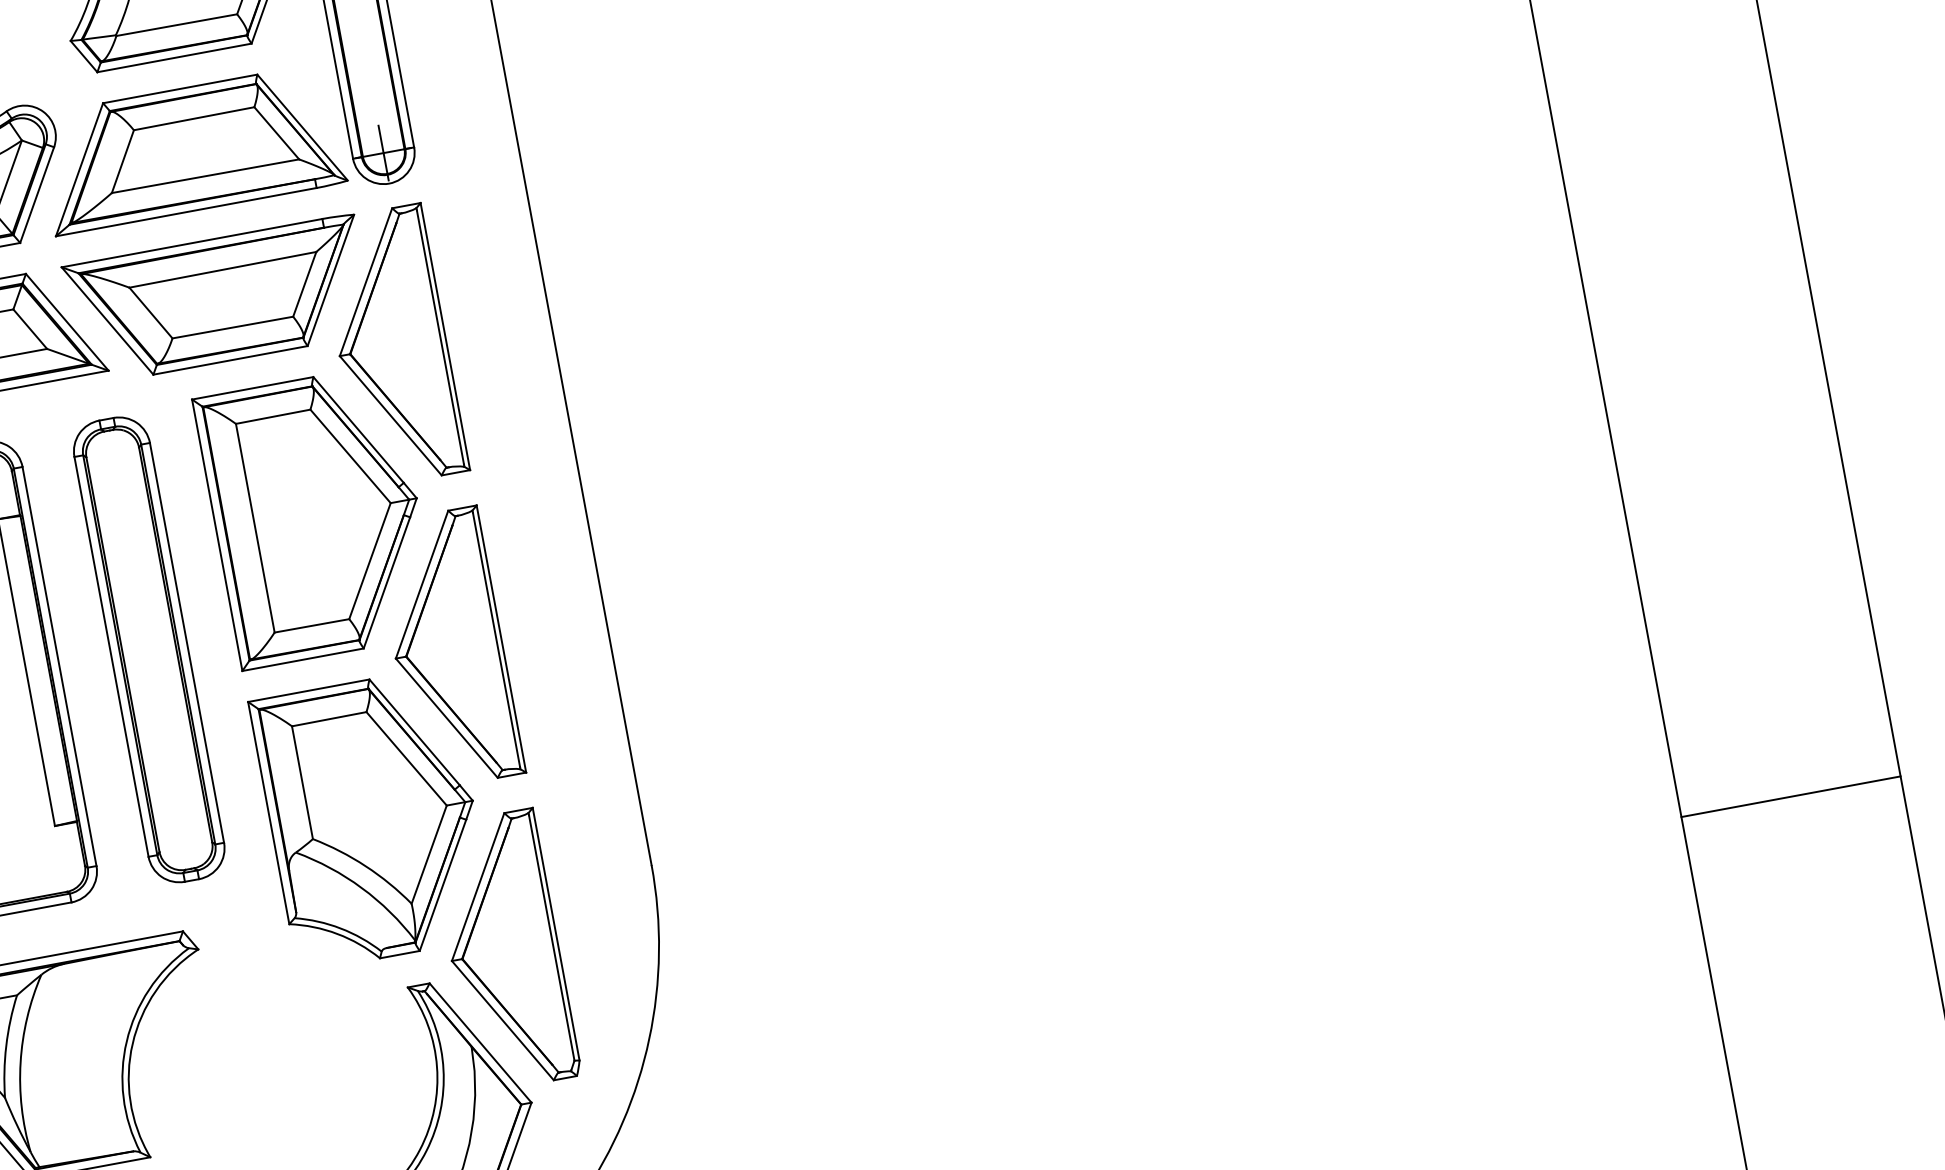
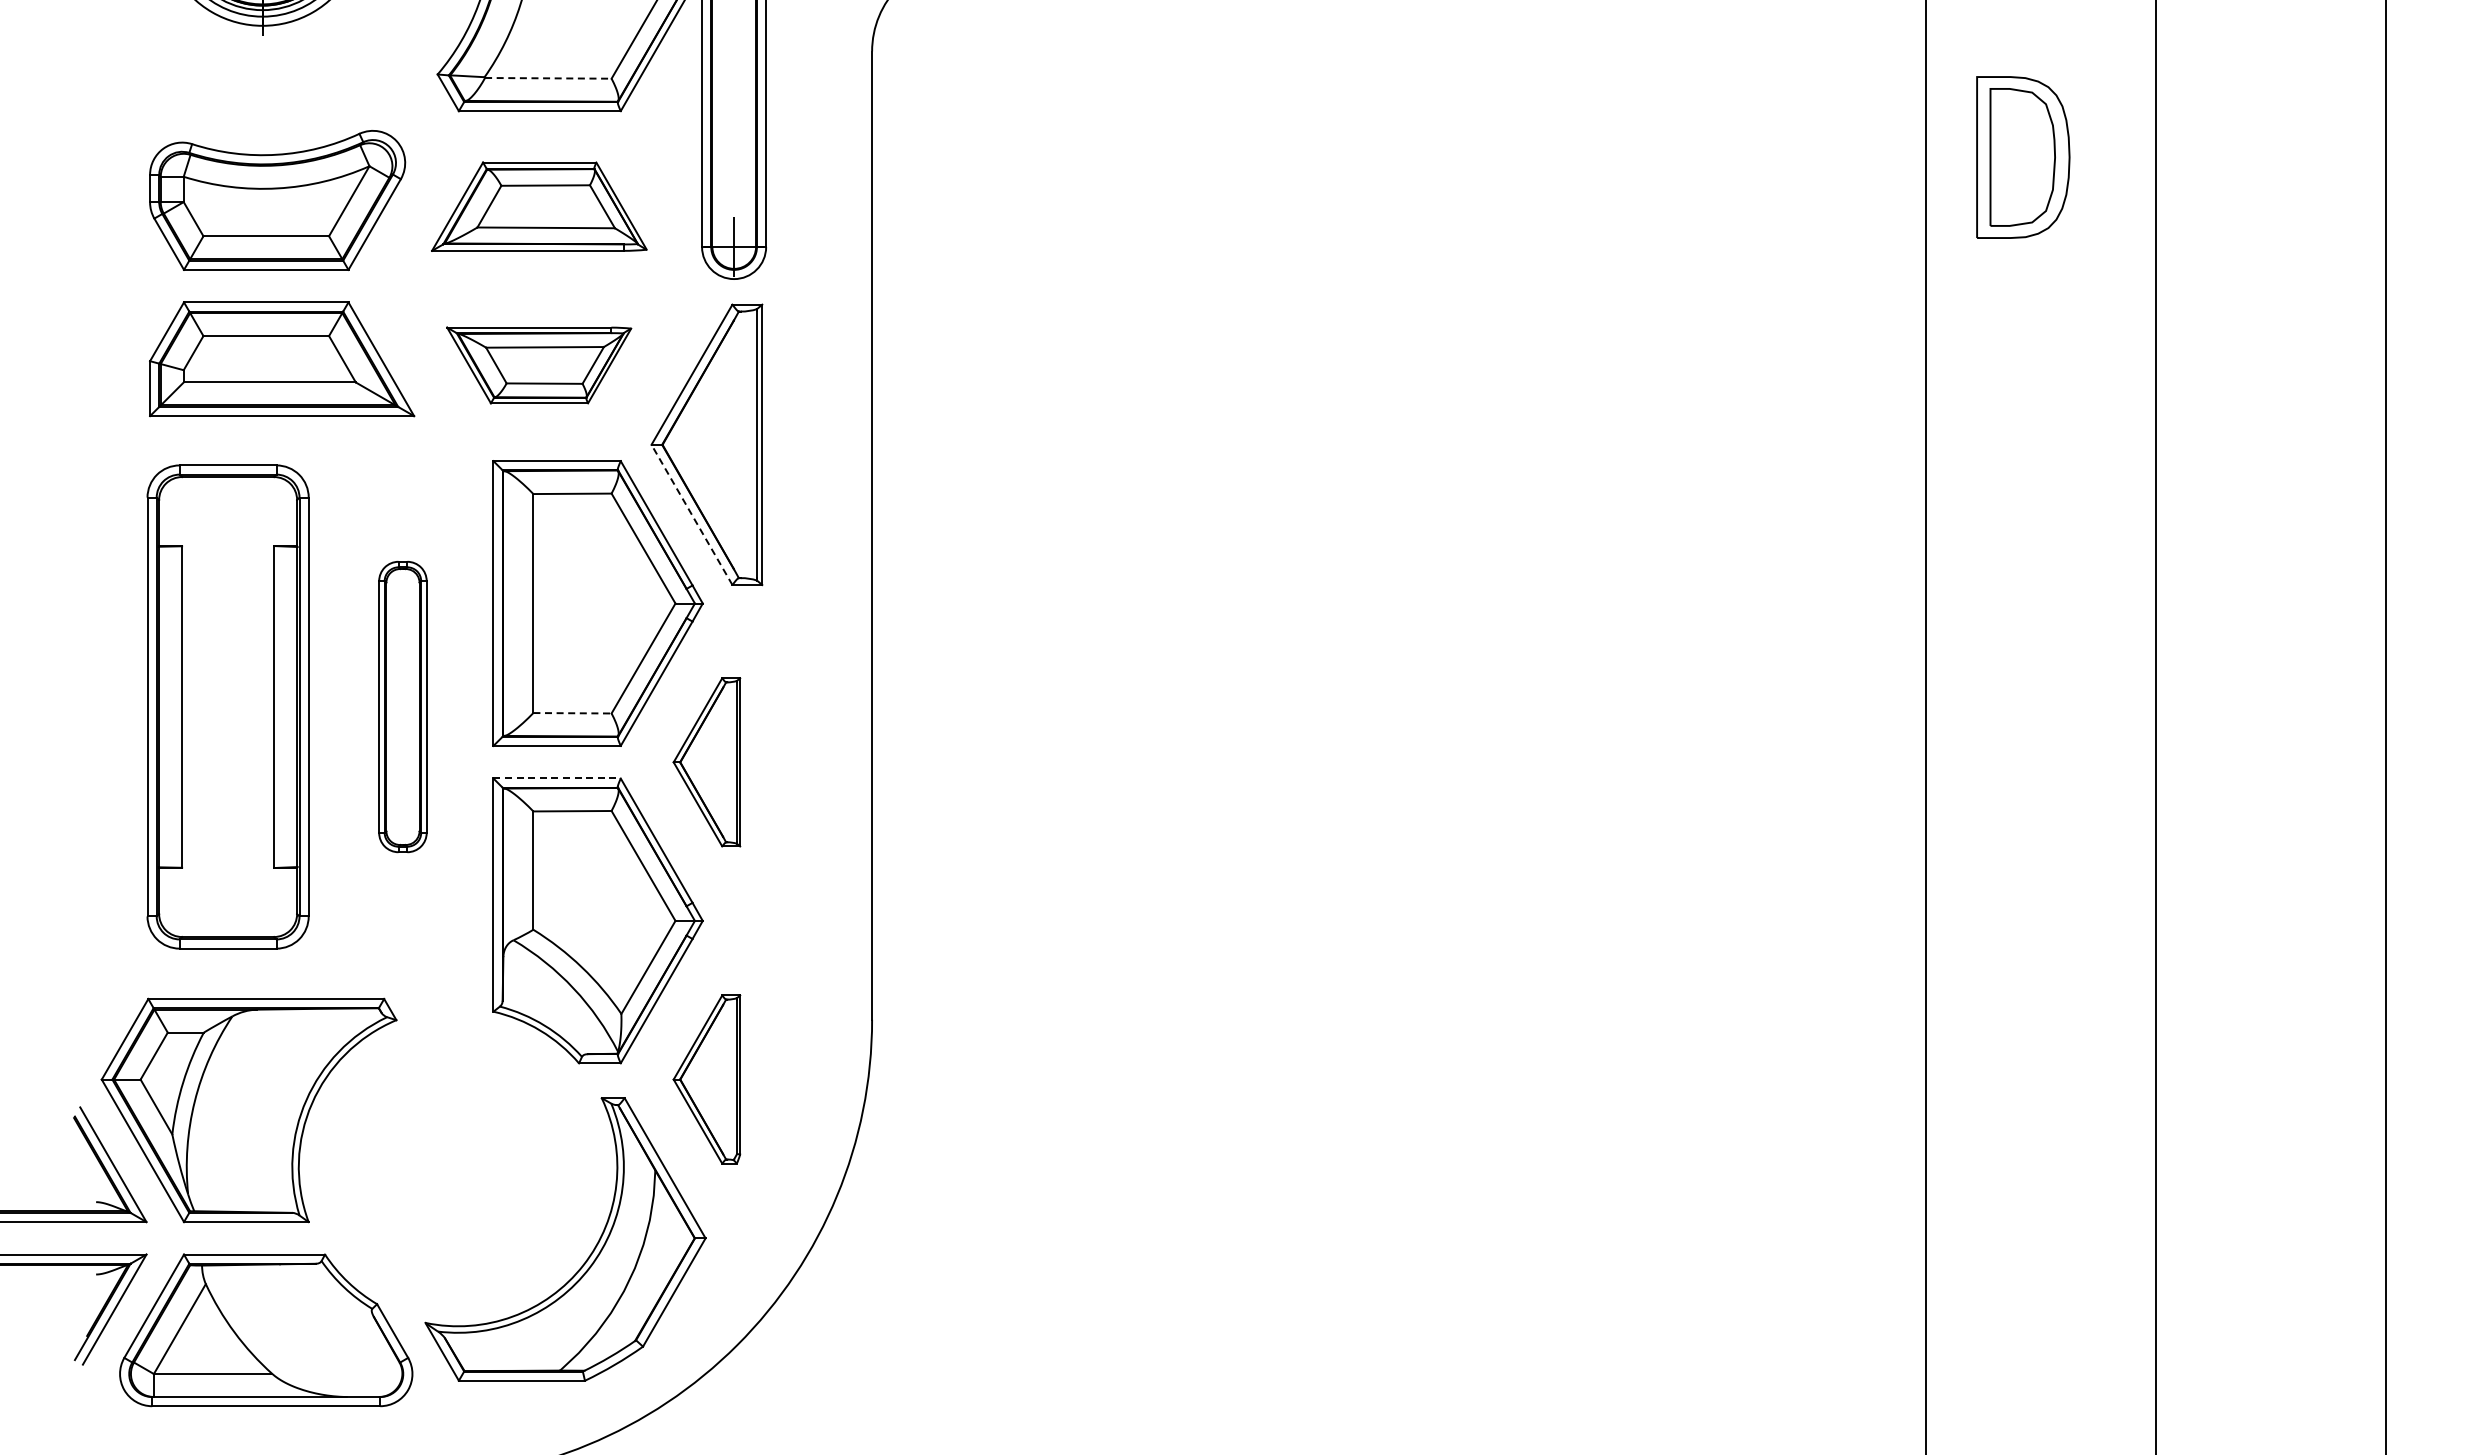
line: (176, 25) -> (548, 78), solid -> dashed
part: (191, 148) -> (539, 206), size x0.7
part: (218, 300) -> (538, 365), size x0.6
line: (390, 415) -> (691, 514), solid -> dashed
line: (312, 625) -> (573, 713), solid -> dashed
part: (148, 649) -> (402, 706), size x0.6
part: (448, 649) -> (706, 762), size x0.6
line: (309, 690) -> (557, 778), solid -> dashed
line: (1791, 796) -> (2041, 1164), removed
part: (504, 951) -> (706, 1079), size x0.6

